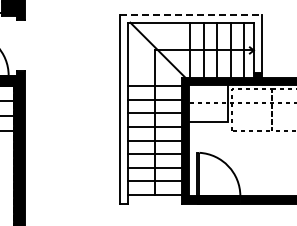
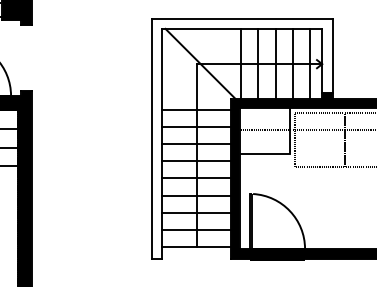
line: (191, 14) -> (243, 18), dashed -> solid

